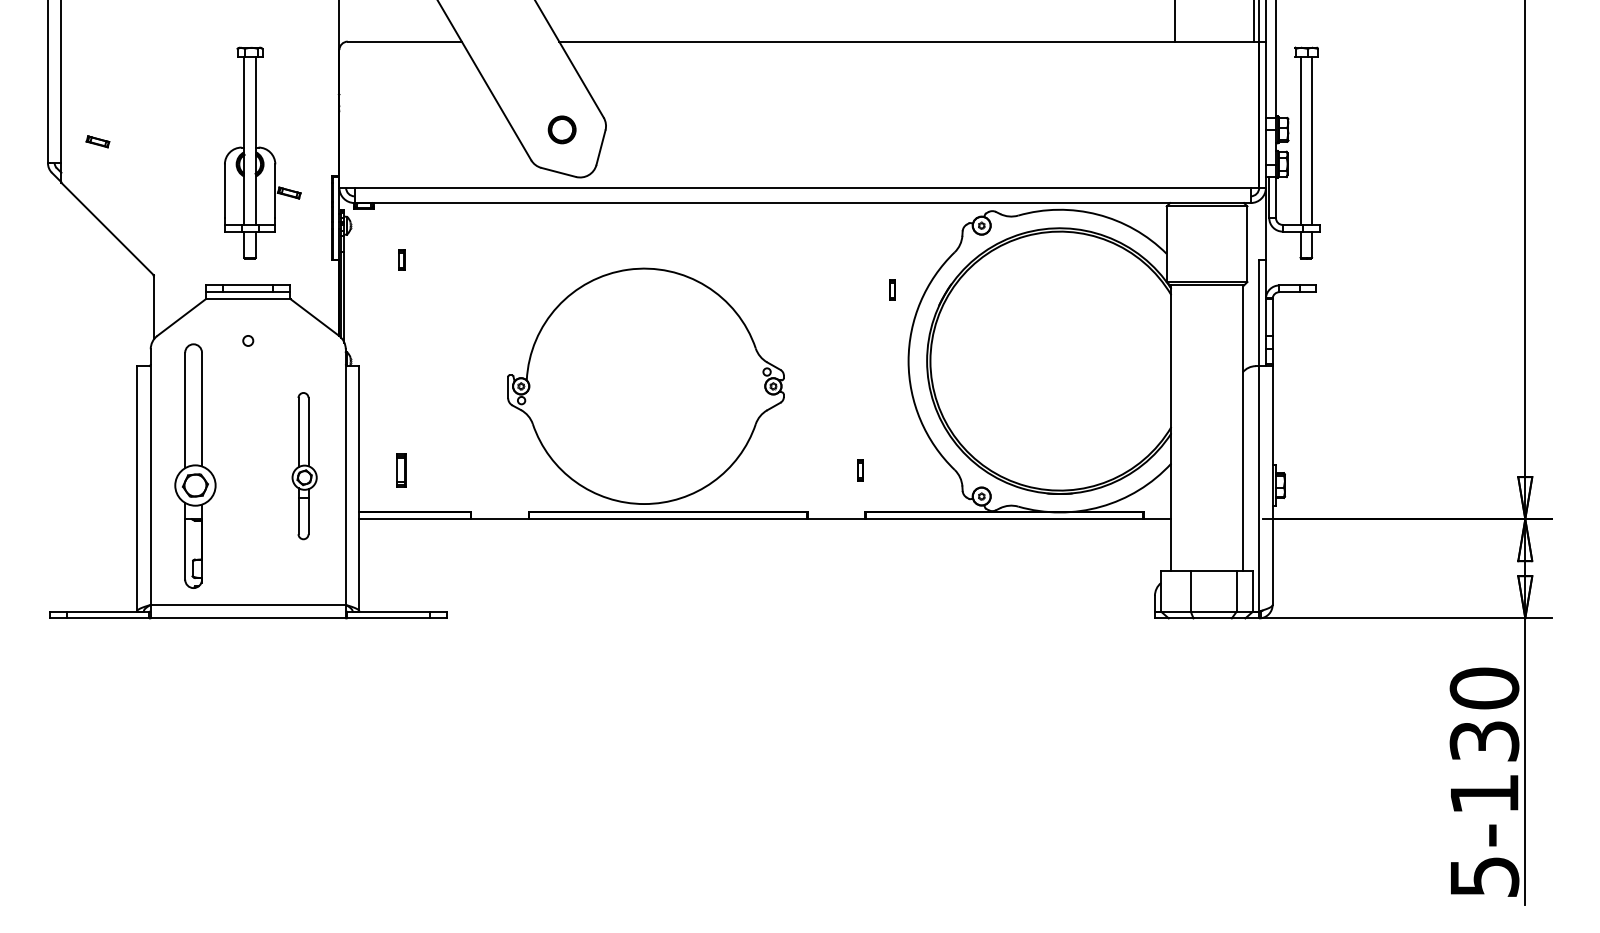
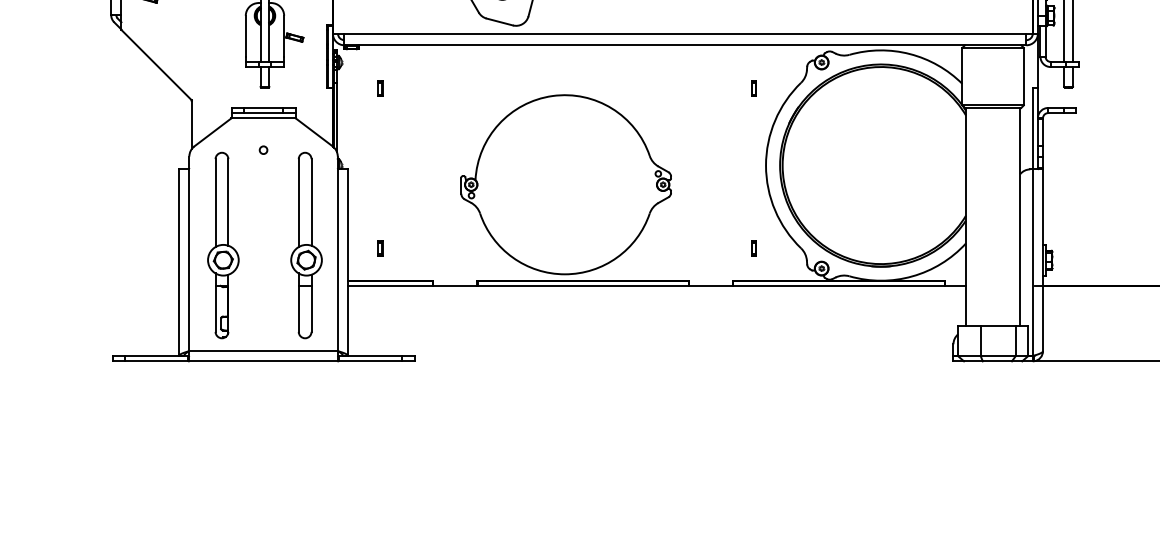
part: (892, 289) -> (753, 88), moved
part: (304, 465) -> (306, 244), size x1.67
part: (401, 470) -> (380, 248), size x0.62
part: (860, 470) -> (753, 248), moved

